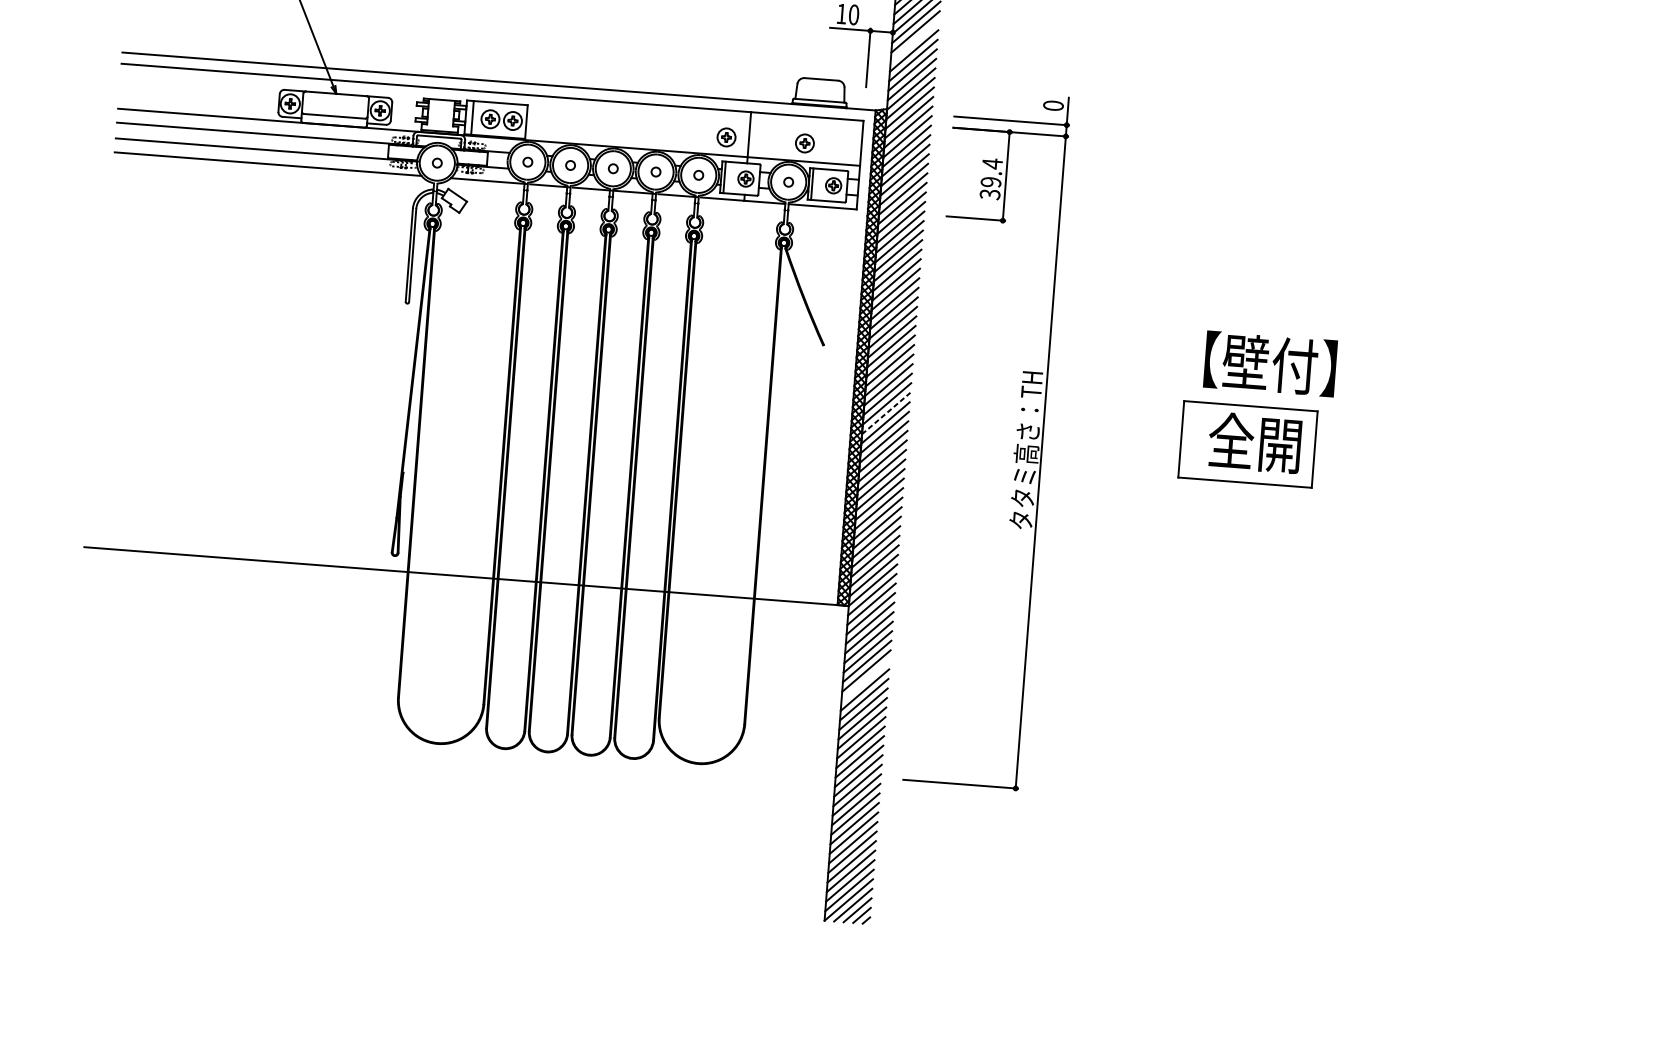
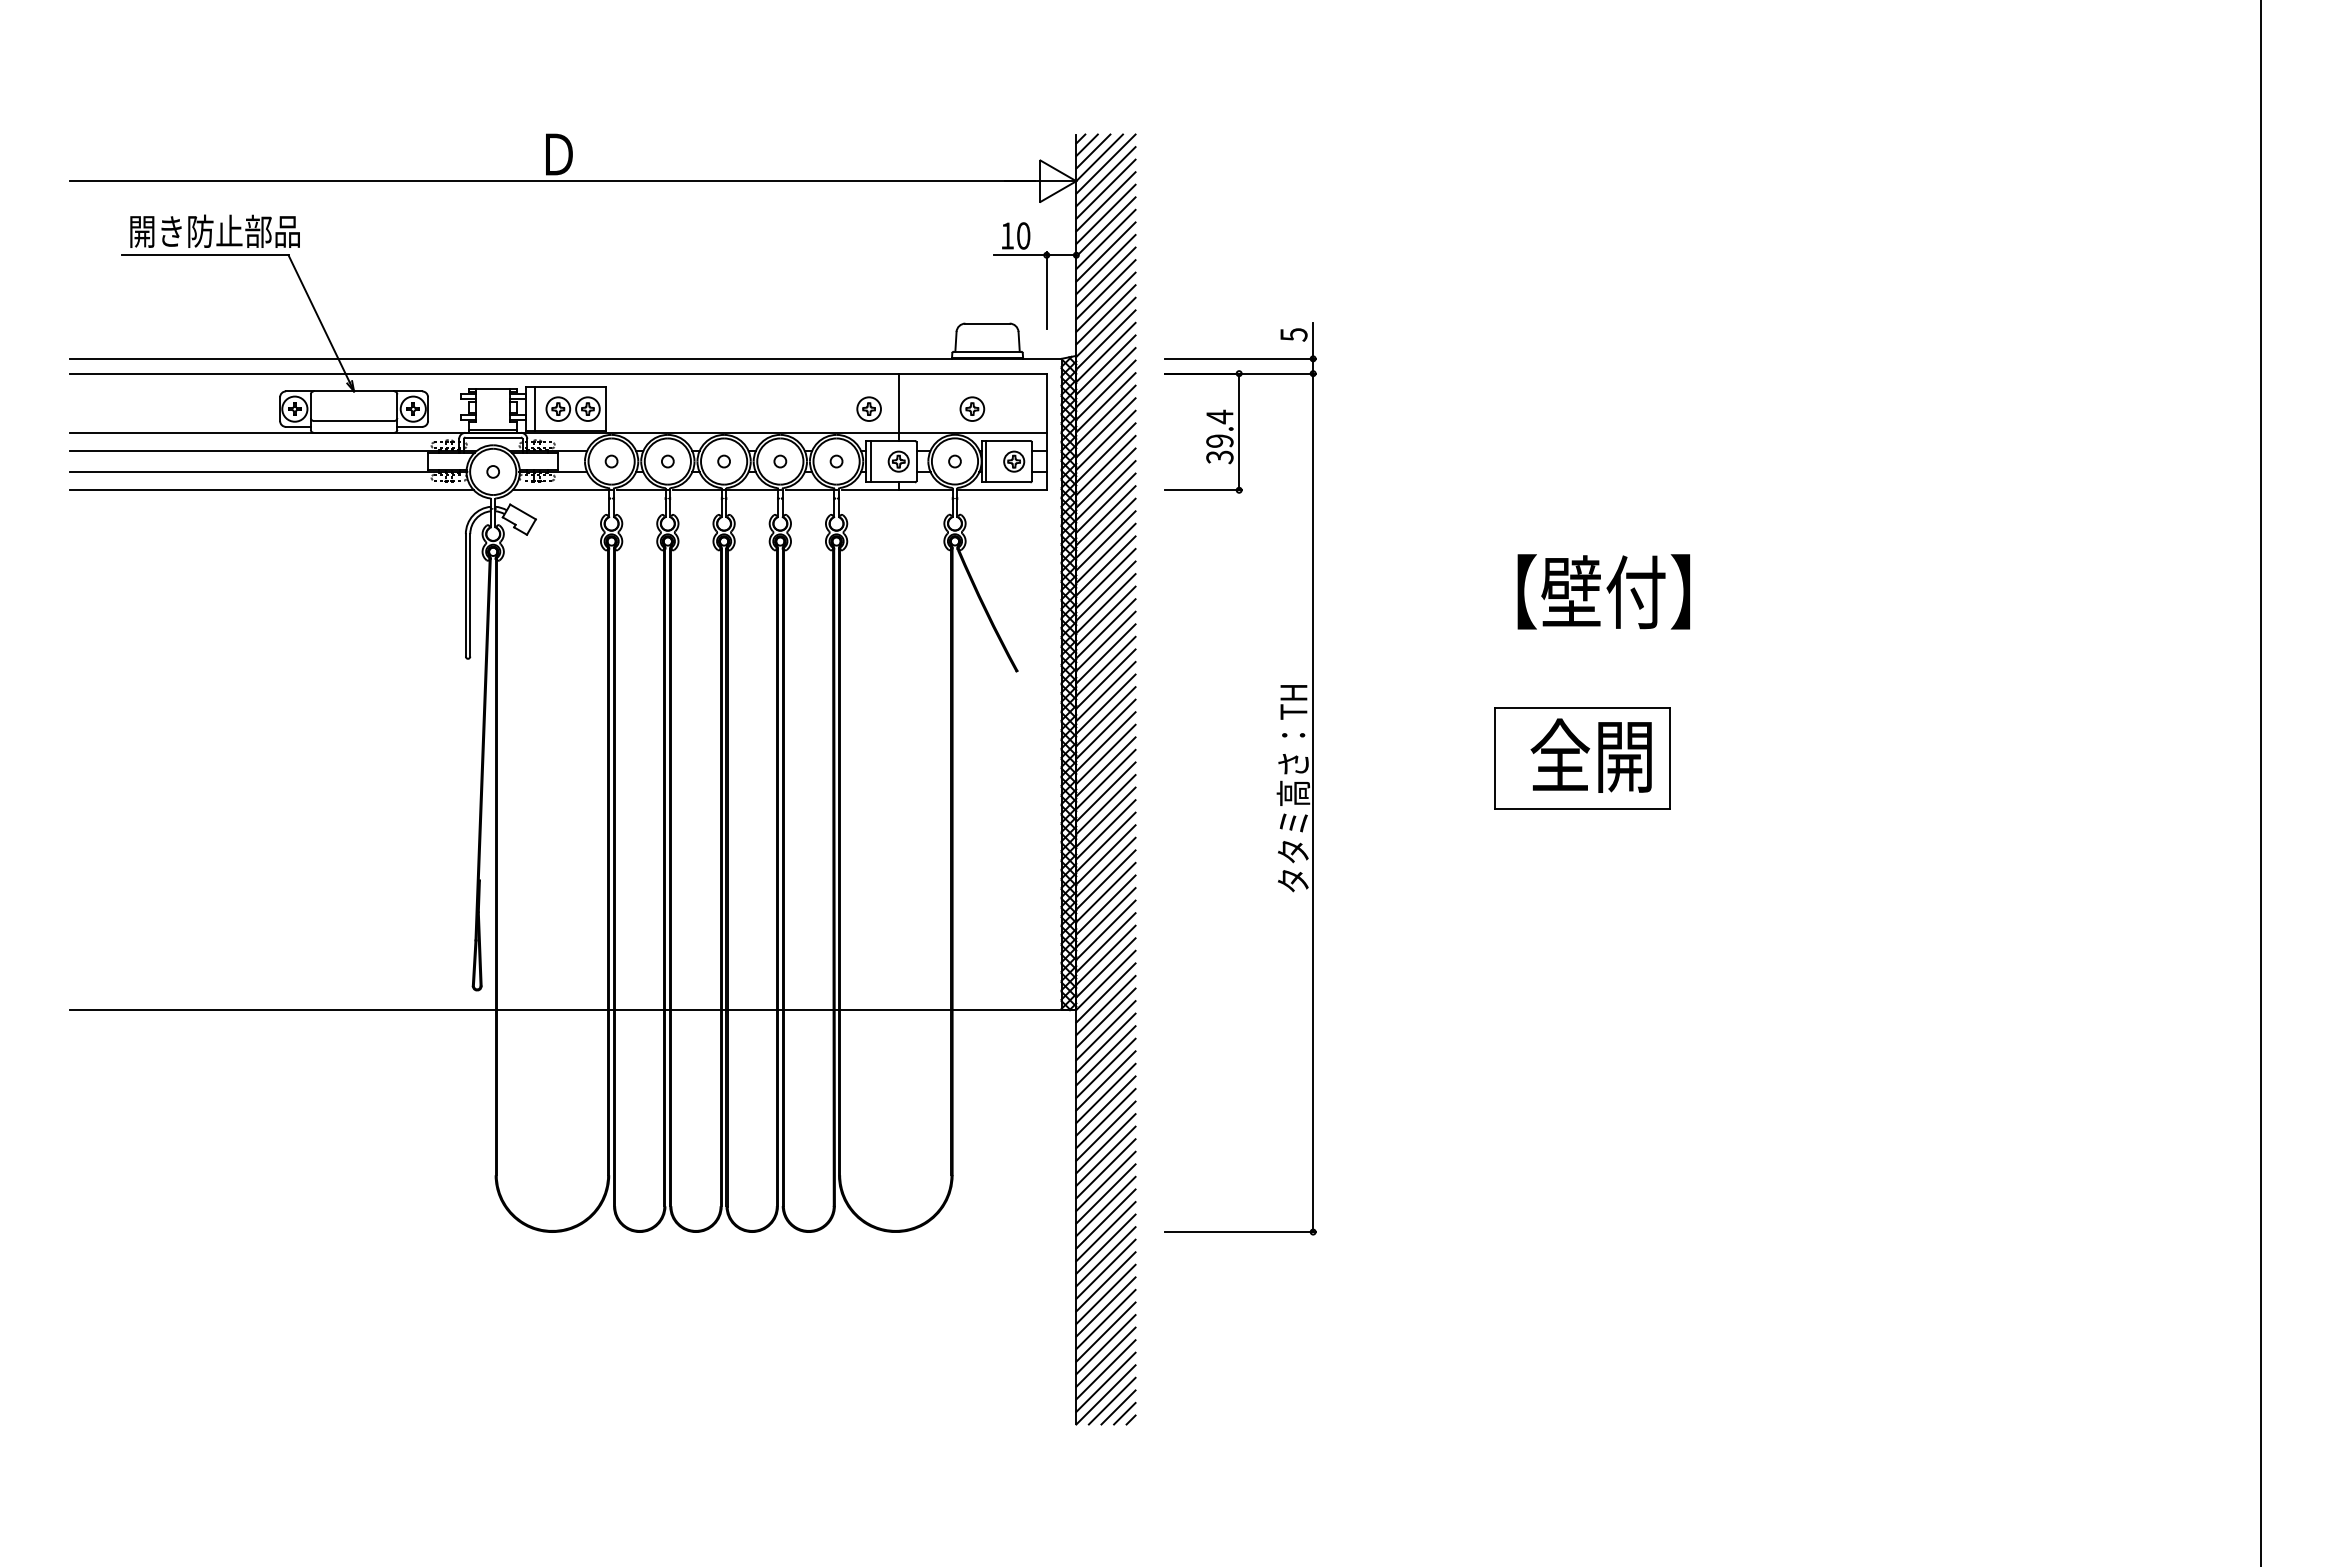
line: (914, 41) -> (1105, 264), added
text: (1053, 105) -> (1293, 334), 0 -> 5
text: (1270, 363) -> (1603, 591), moved
line: (885, 413) -> (1105, 754), dashed -> solid
line: (865, 680) -> (1105, 1105), added

